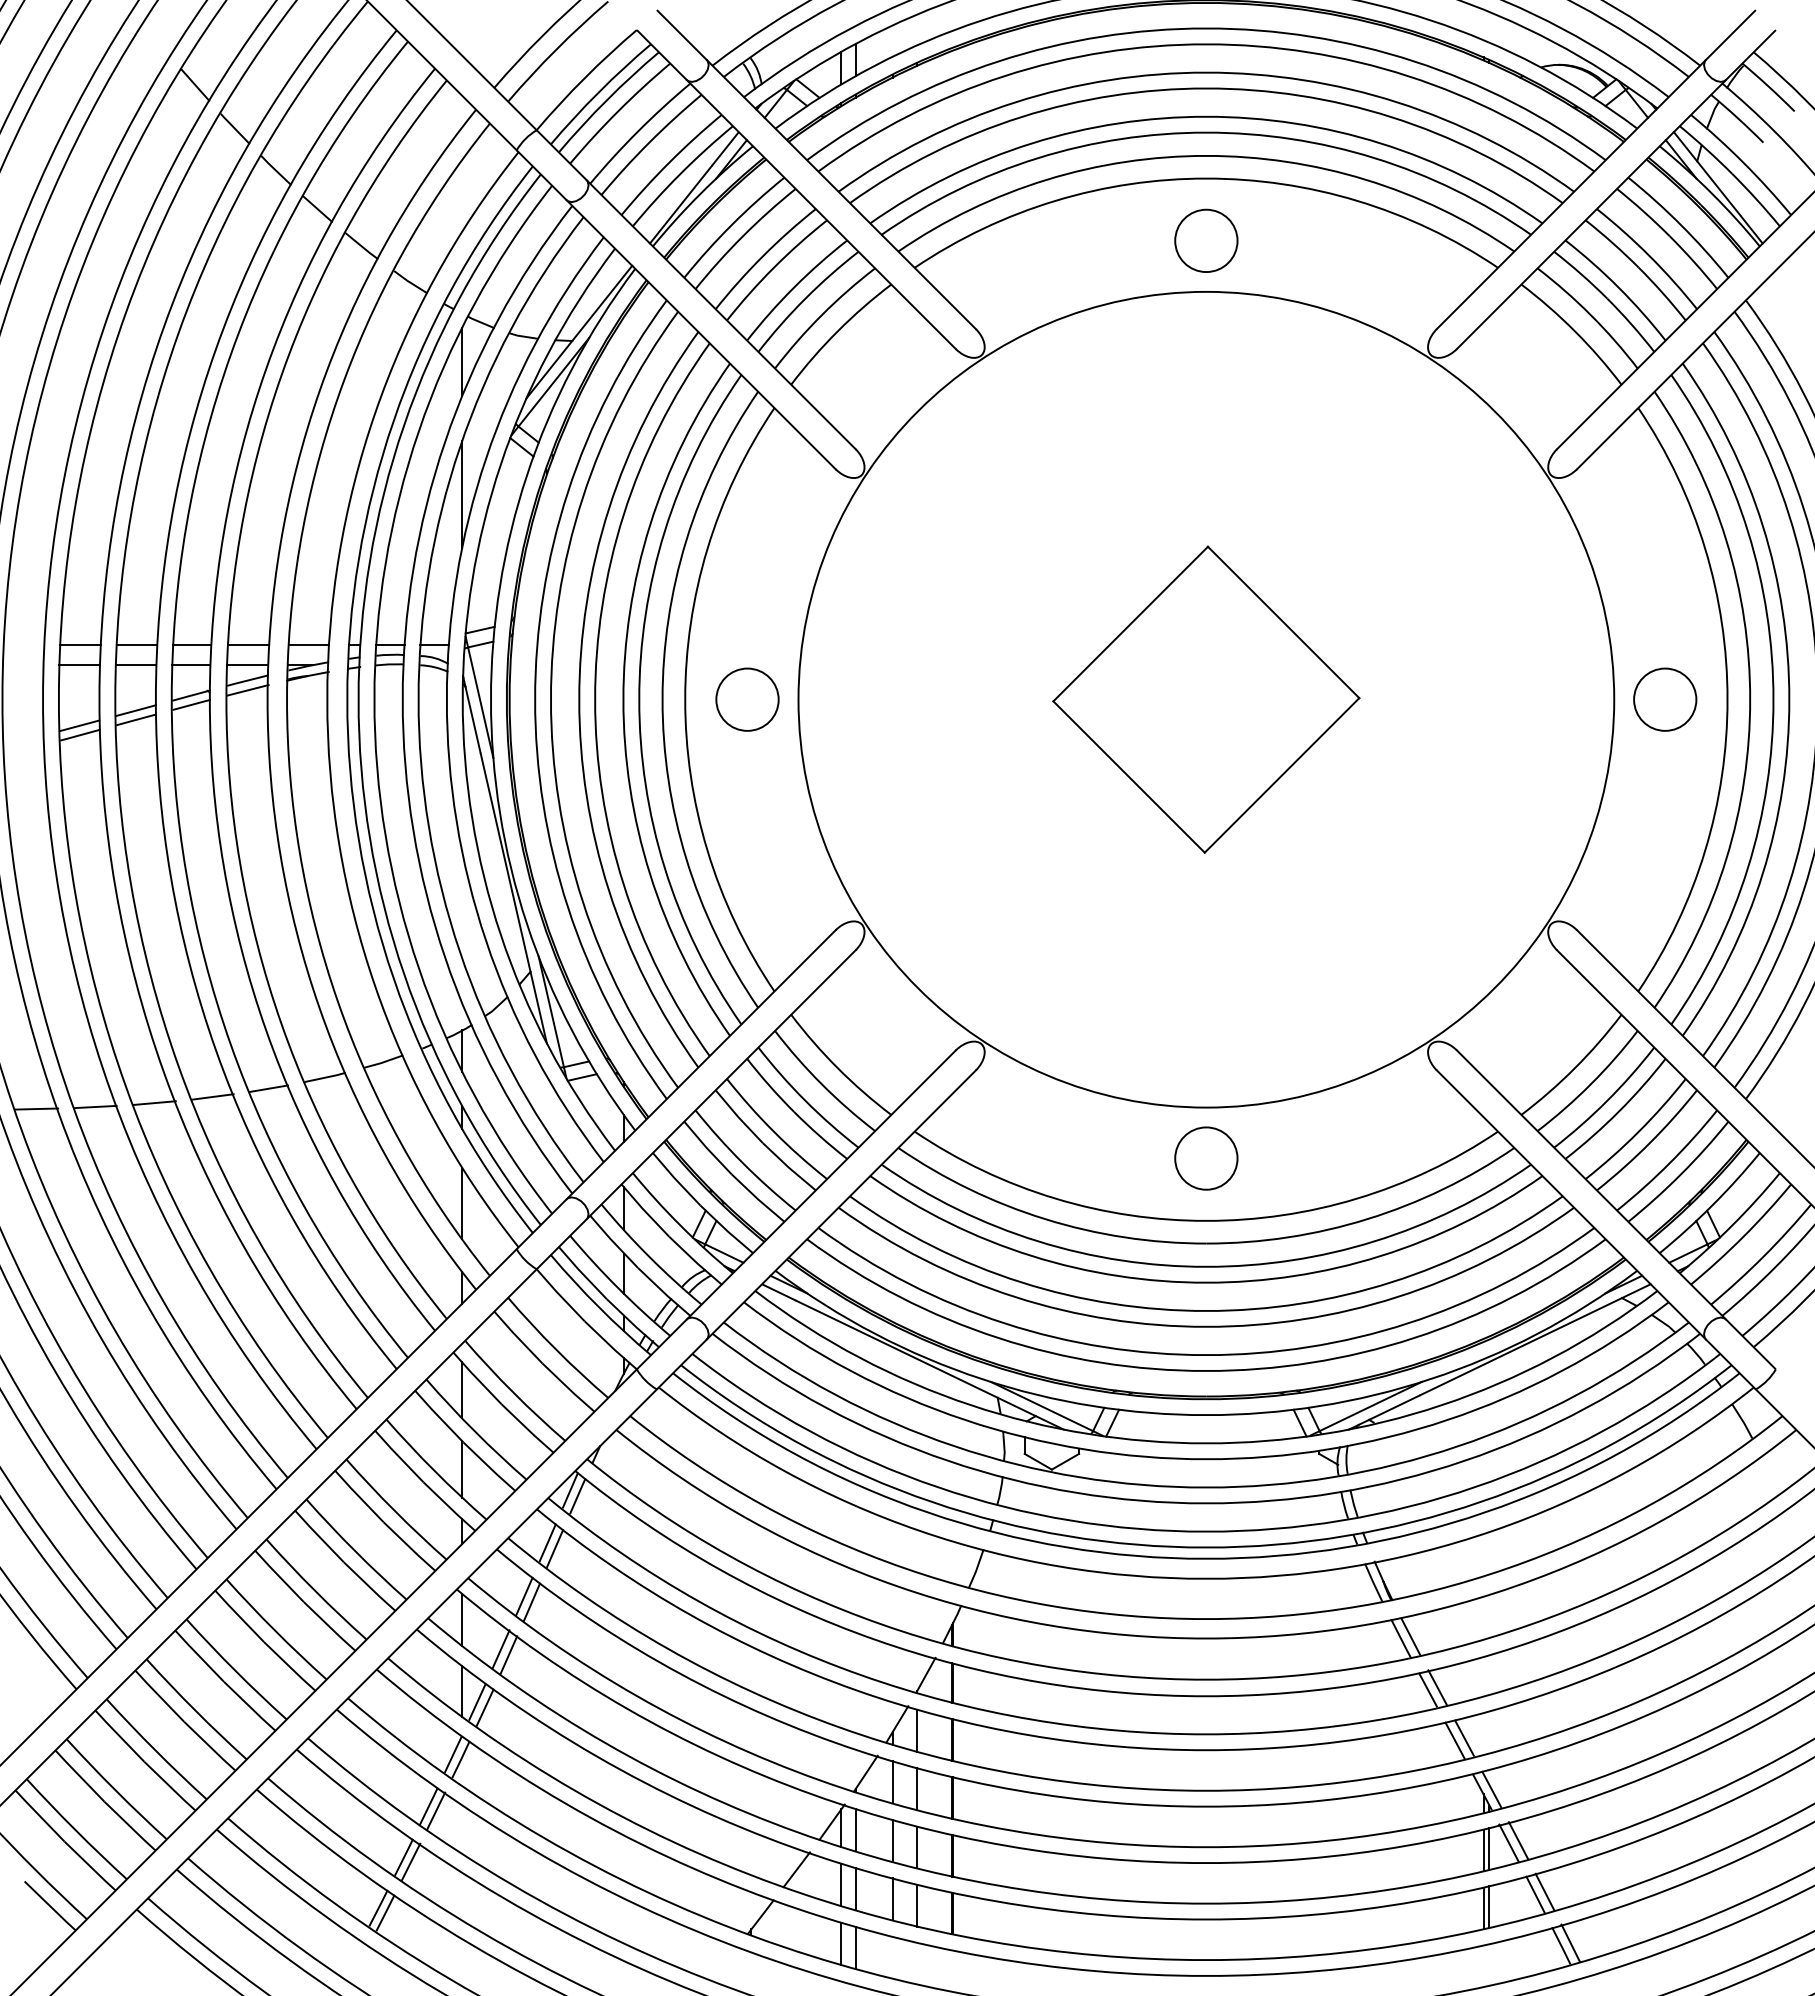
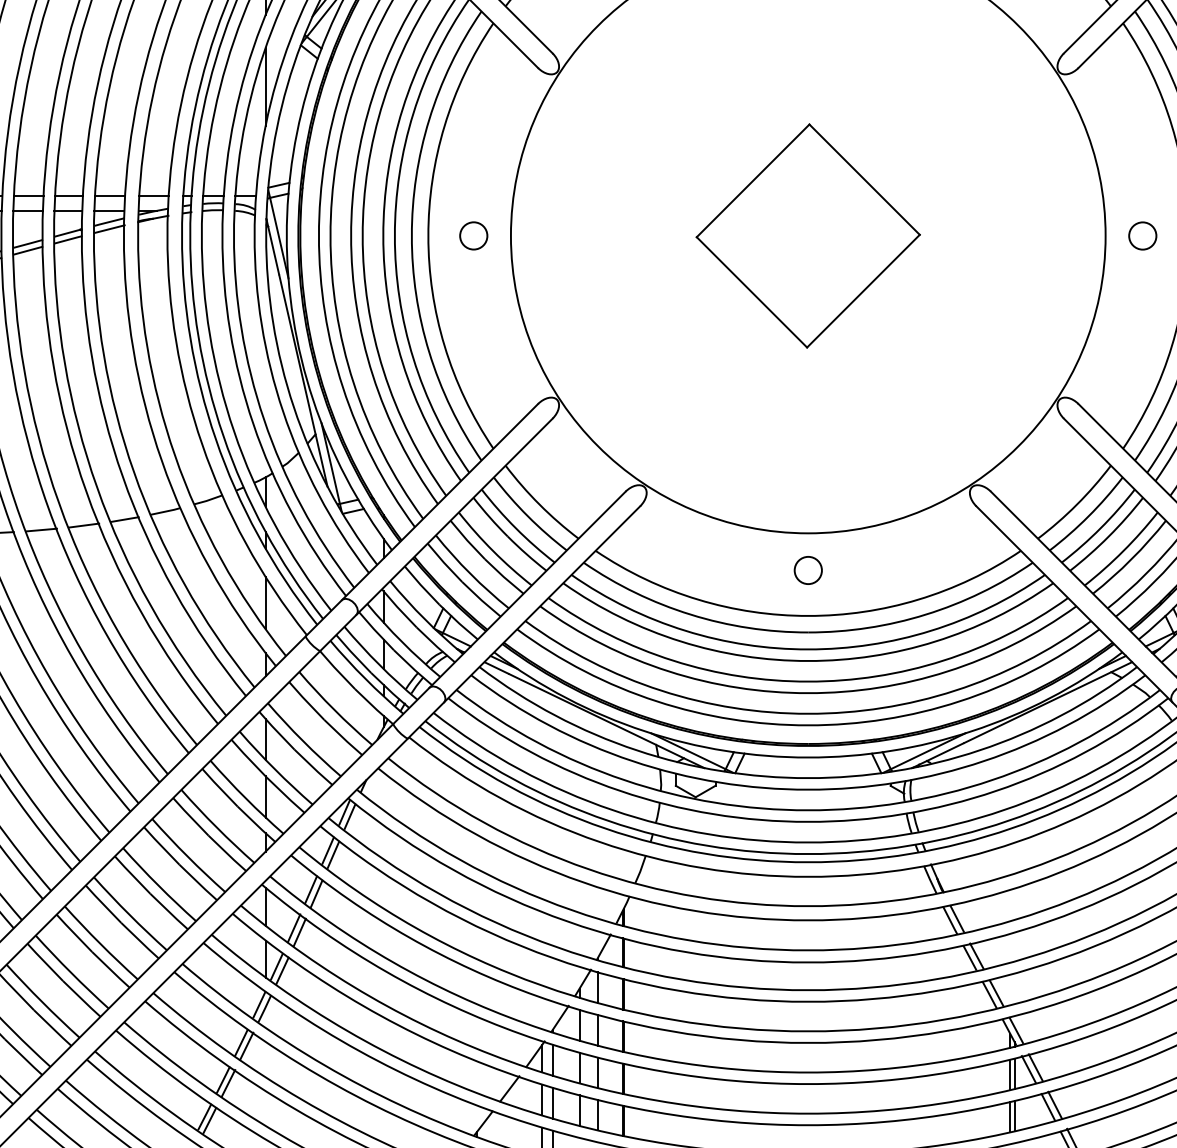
circle: (747, 699) -> (473, 235), size x0.6
circle: (1665, 699) -> (1142, 235), size x0.6
circle: (1206, 1158) -> (808, 570), size x0.6

